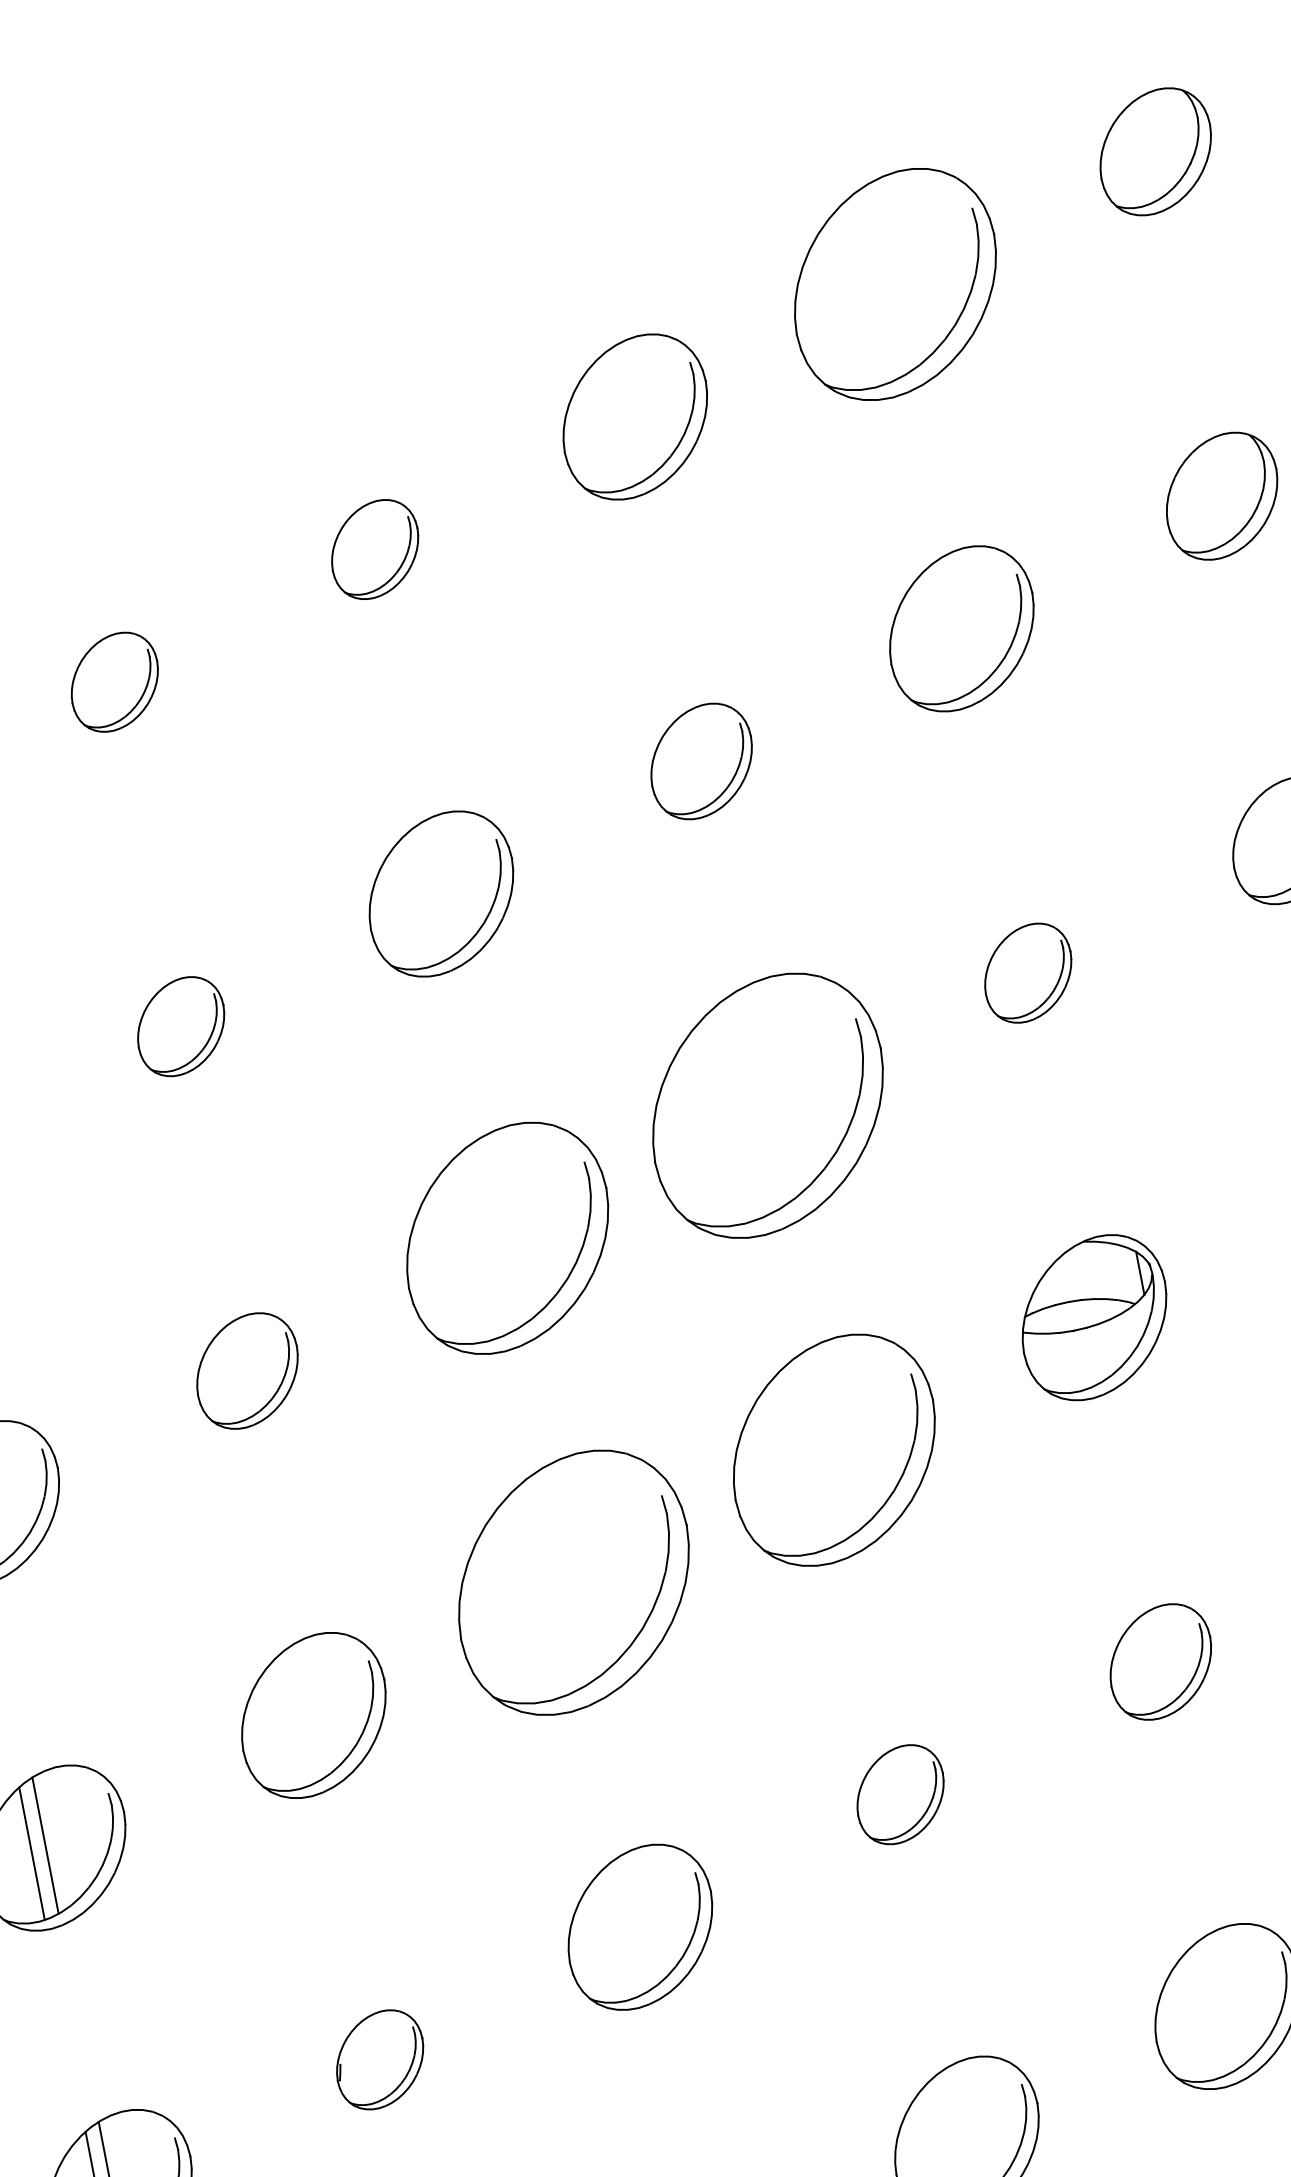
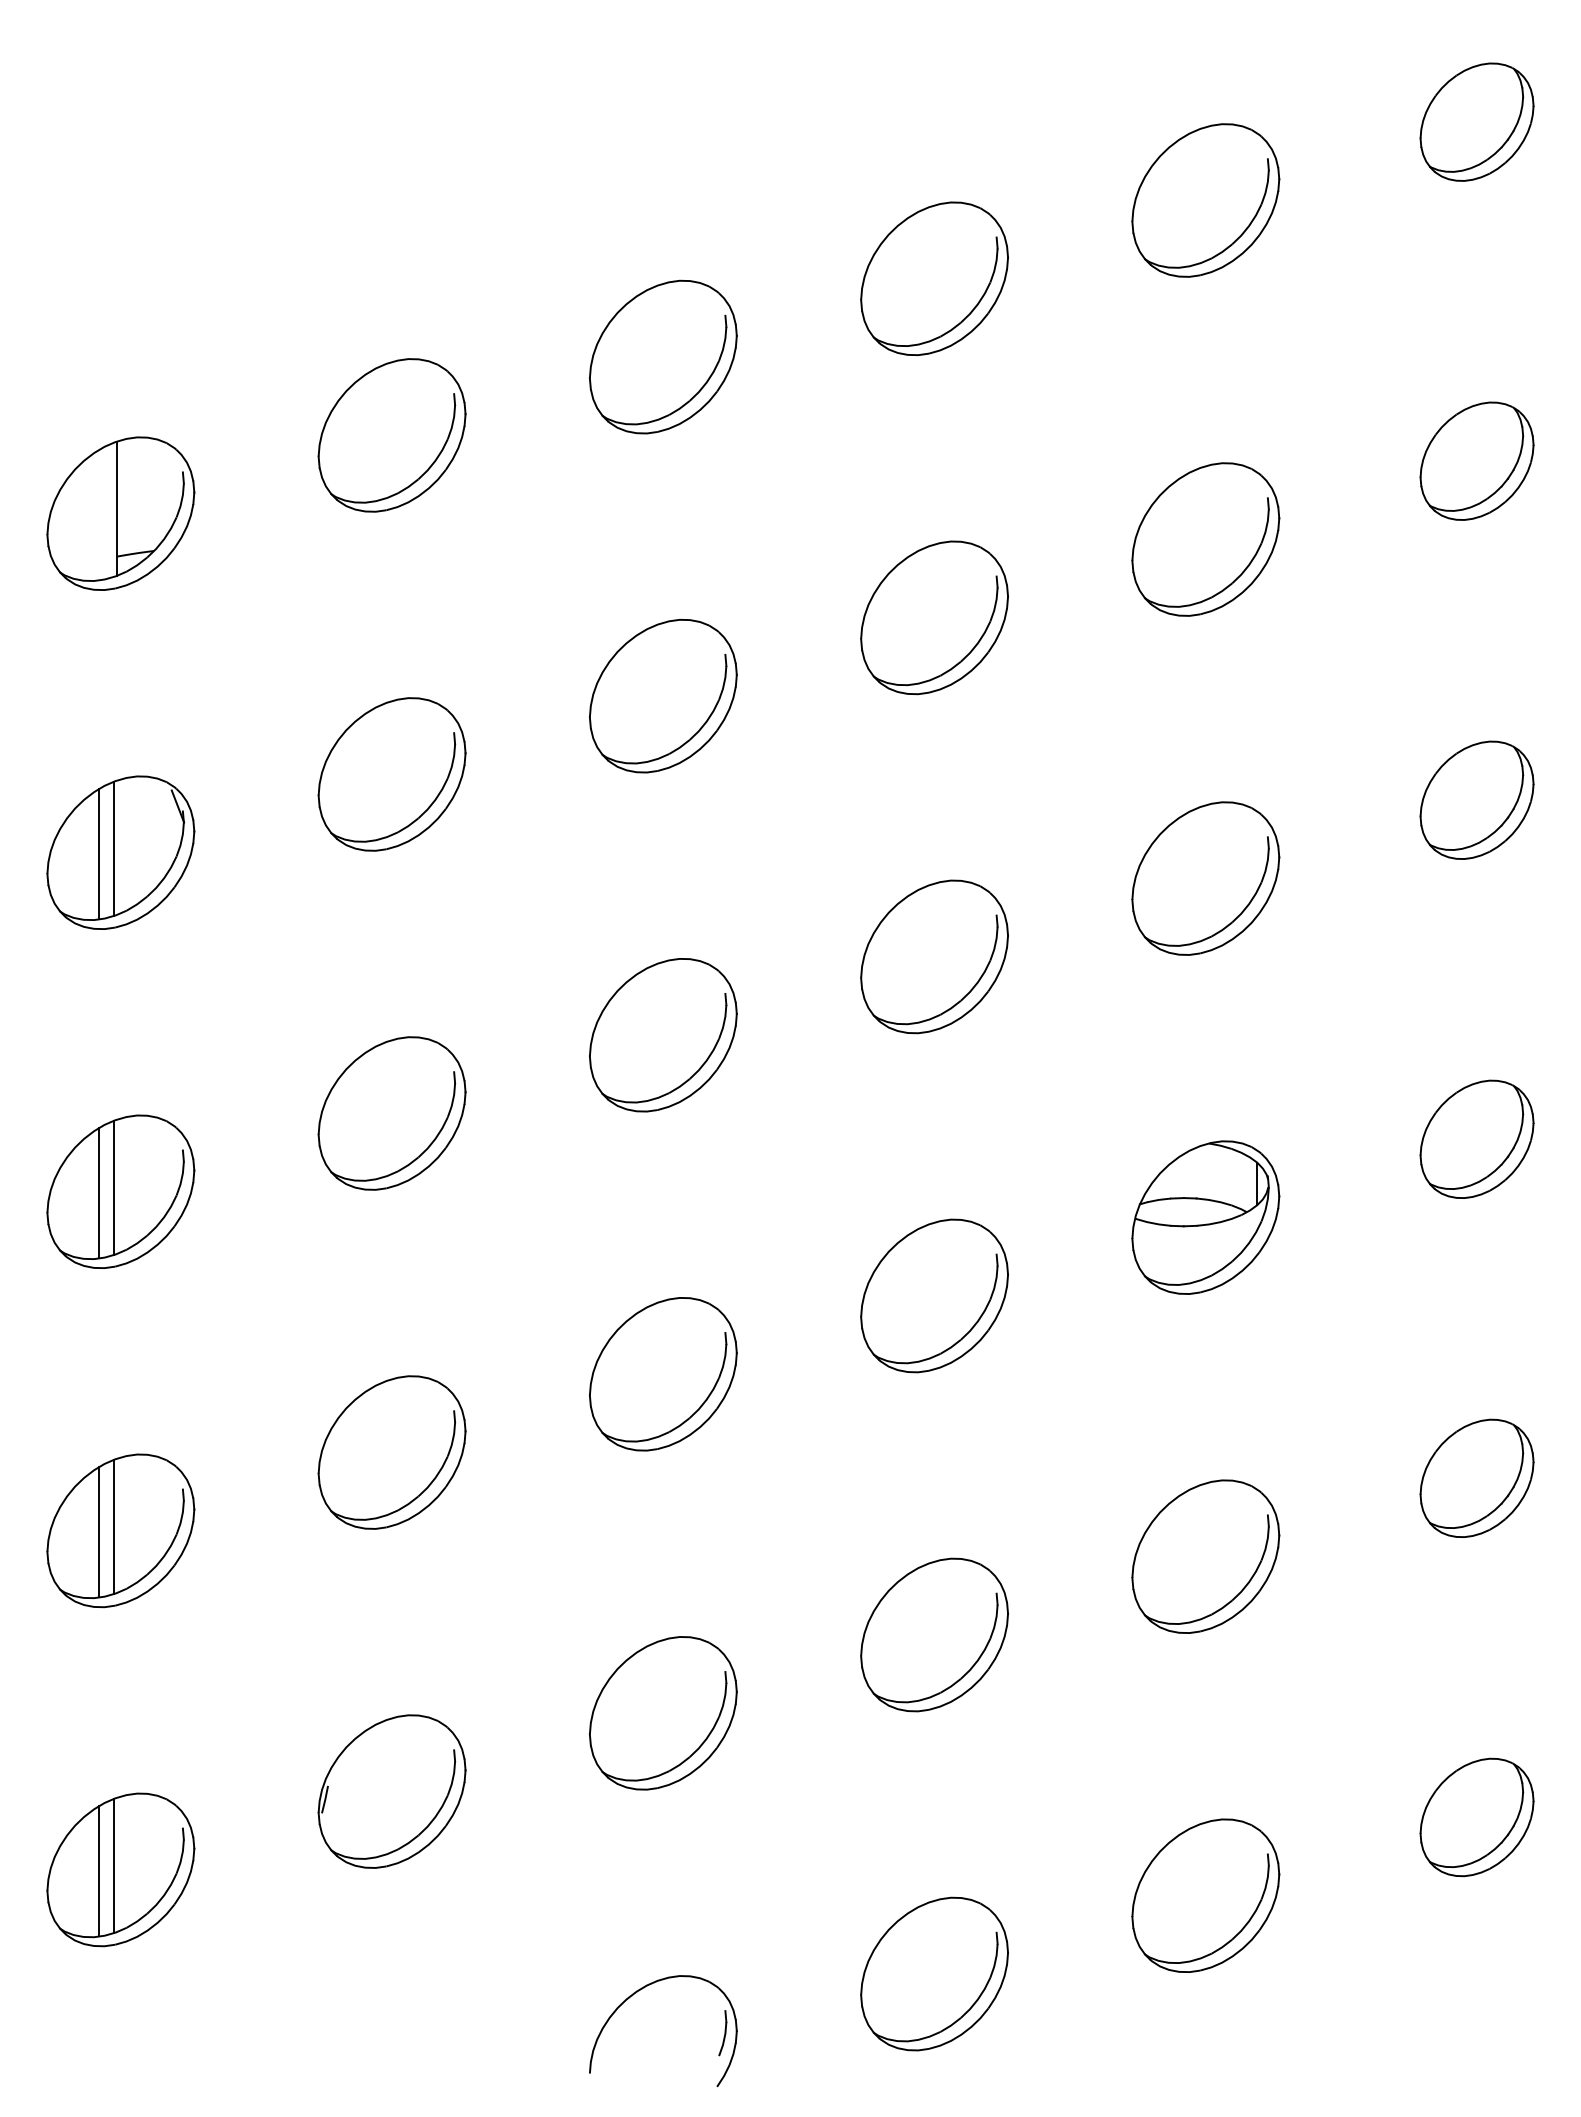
part: (895, 284) -> (1205, 200), size x0.71
part: (375, 548) -> (663, 356), size x1.67
part: (114, 682) -> (391, 435), size x1.67
part: (701, 761) -> (934, 617), size x1.43
part: (1027, 973) -> (1205, 878), size x1.67
part: (180, 1026) -> (391, 774), size x1.67
part: (767, 1105) -> (934, 956), size x0.62
part: (507, 1238) -> (663, 1035), size x0.71
part: (246, 1371) -> (391, 1113), size x1.43
part: (834, 1449) -> (934, 1295), size x0.71
part: (574, 1583) -> (663, 1374), size x0.62
part: (1160, 1661) -> (1205, 1556), size x1.43
part: (900, 1794) -> (934, 1634), size x1.67
part: (379, 2059) -> (391, 1791), size x1.67

